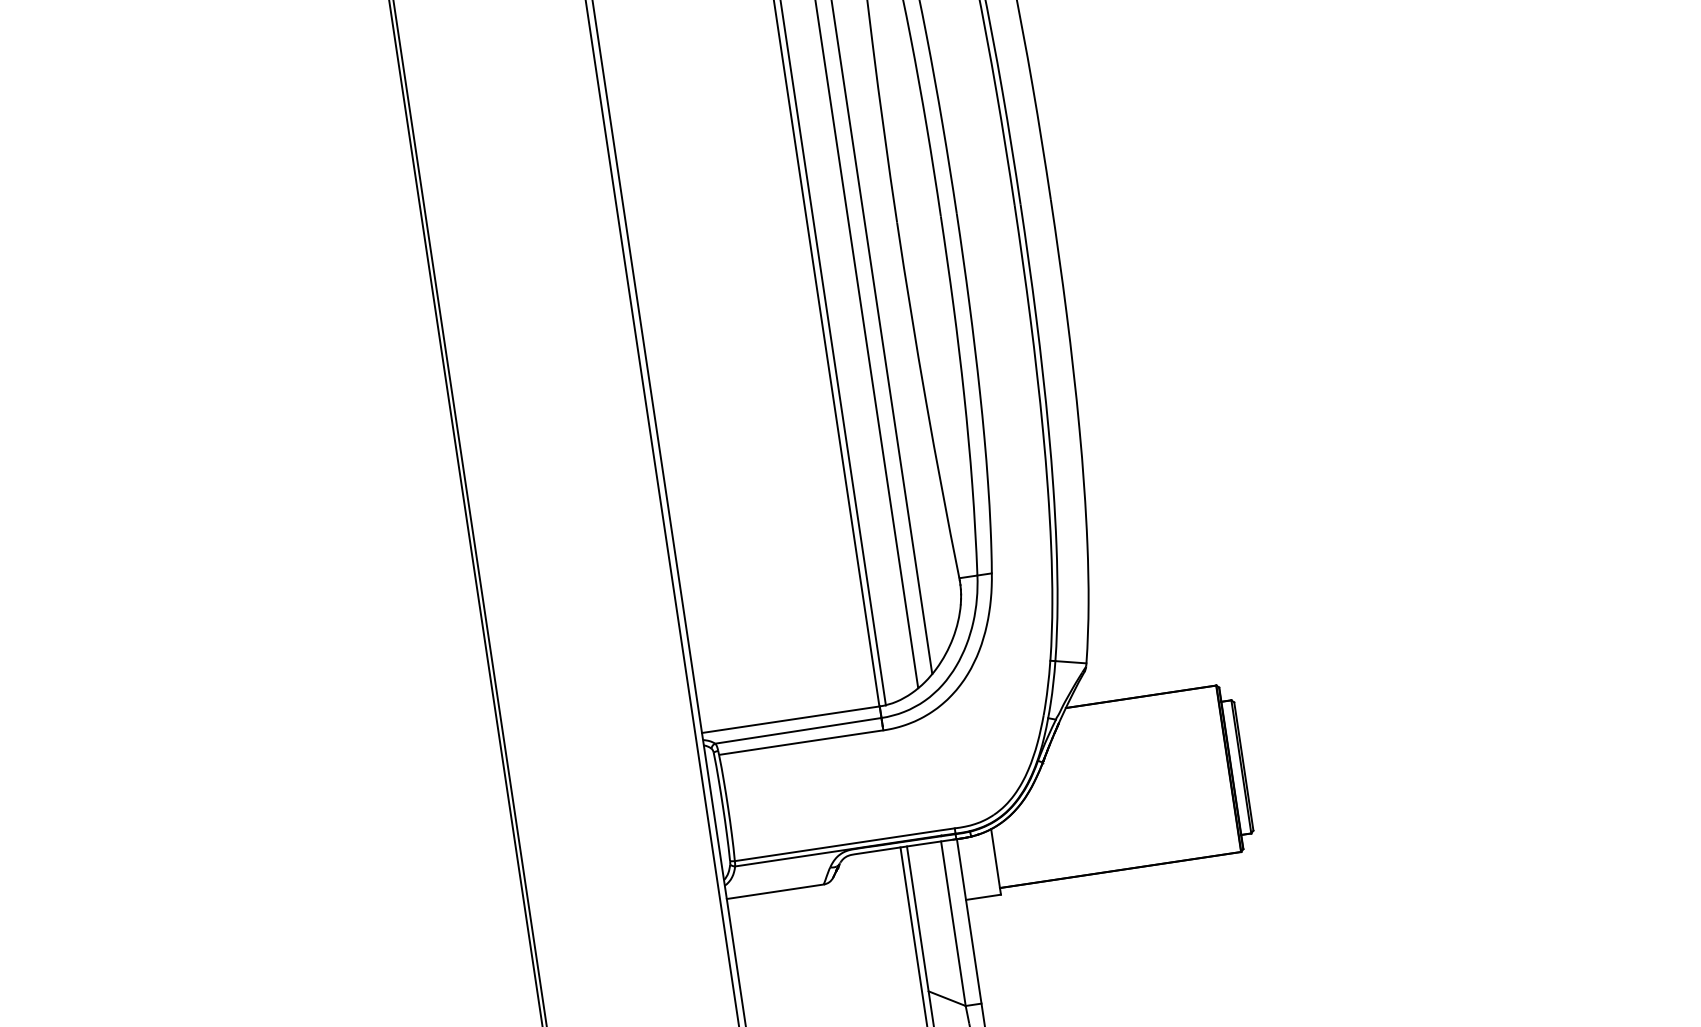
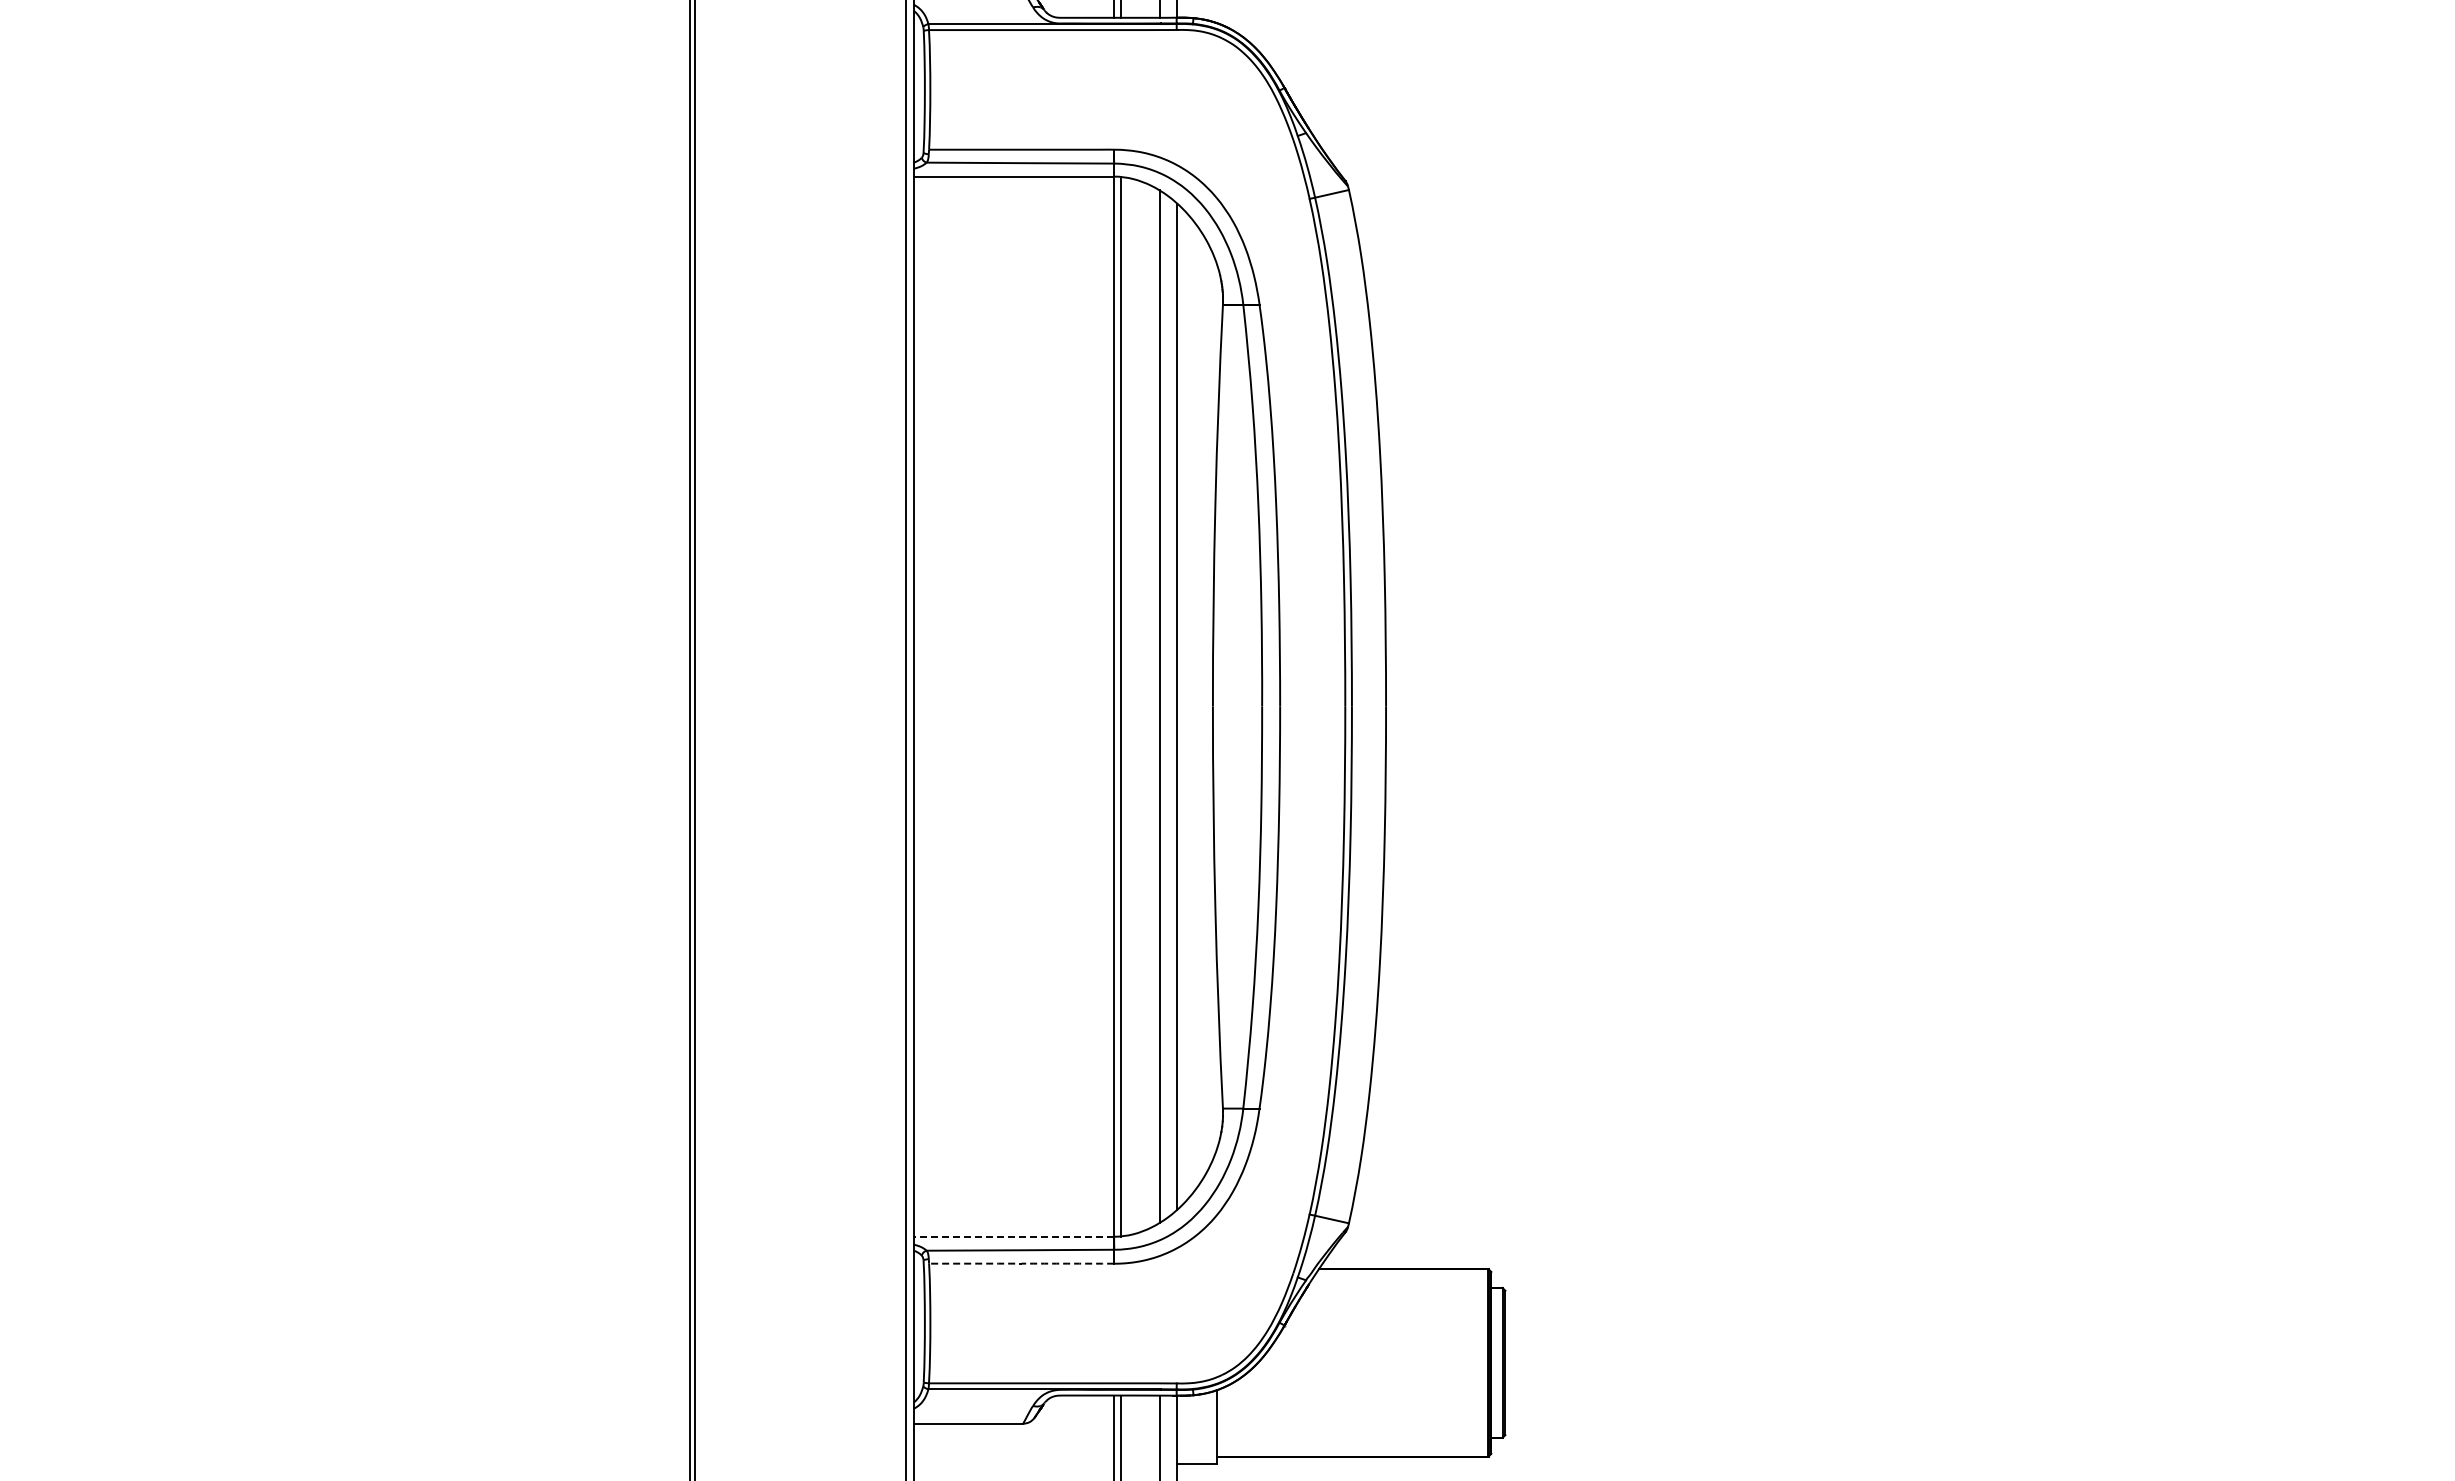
line: (790, 719) -> (1013, 1236), solid -> dashed
arc: (801, 742) -> (1021, 1263), solid -> dashed

